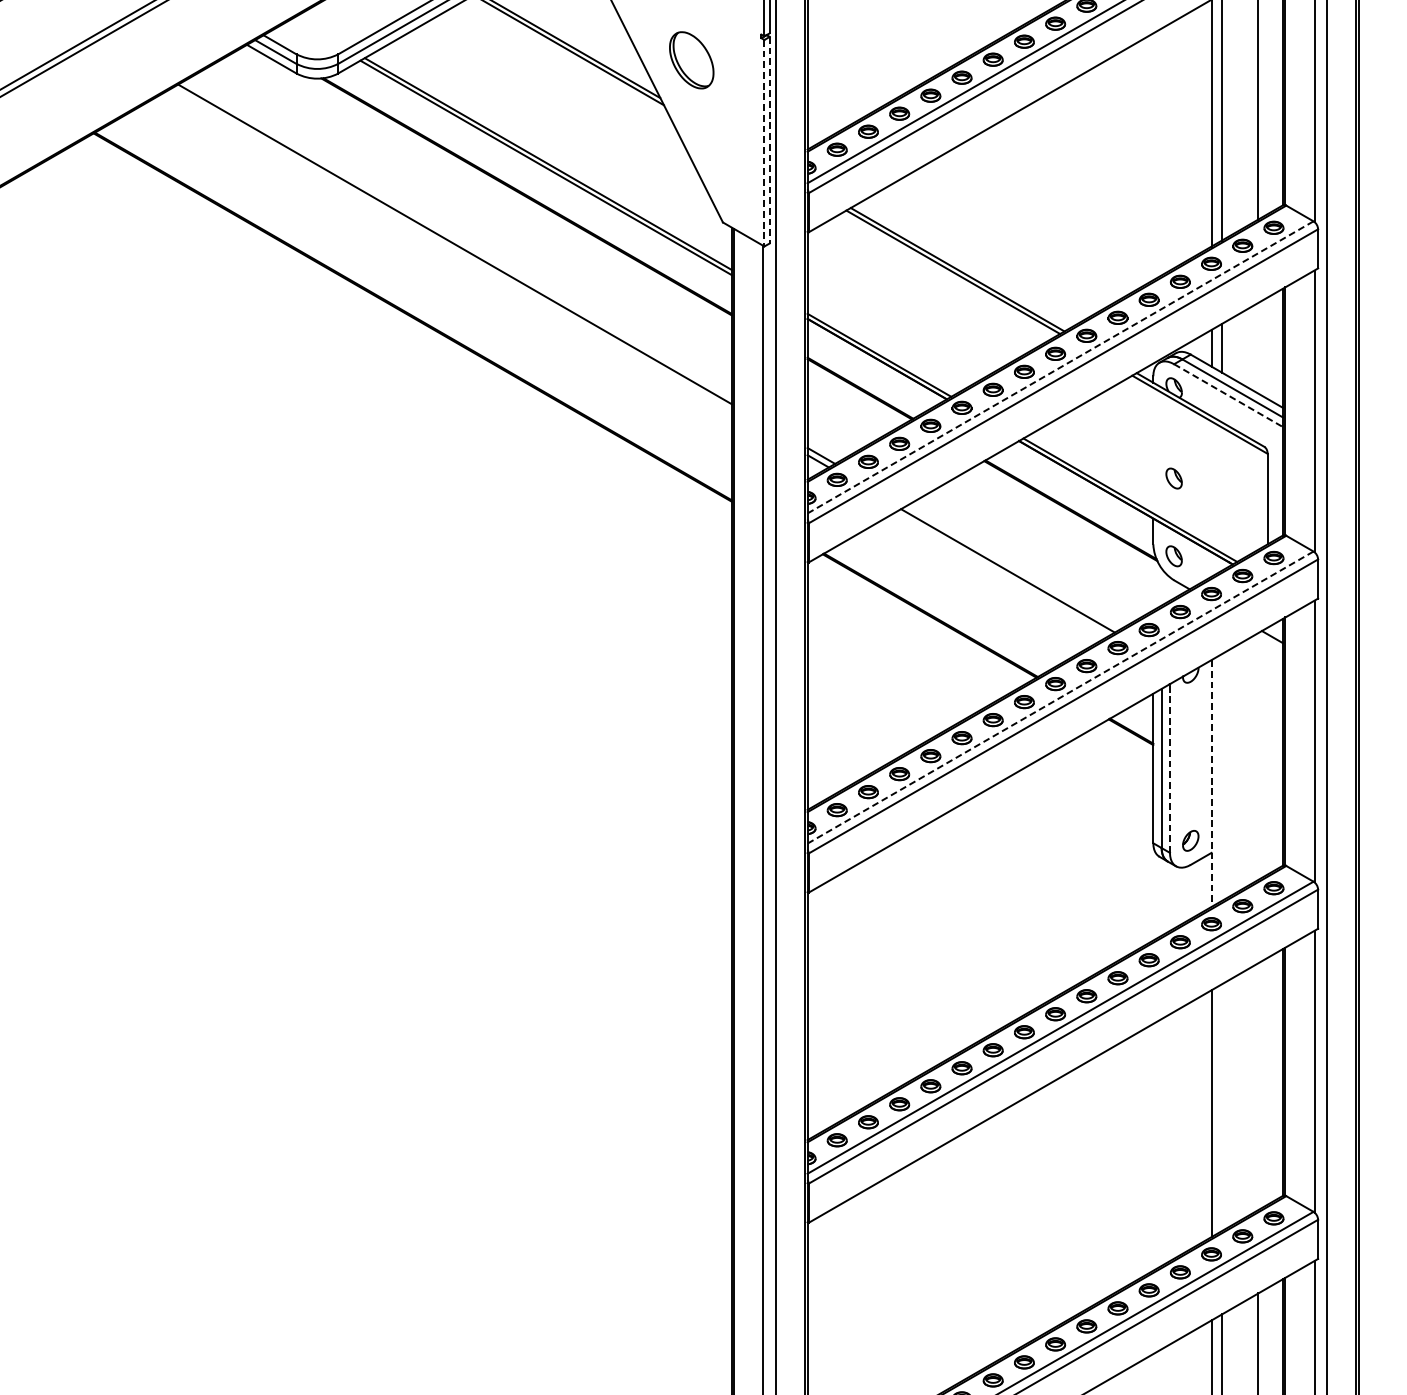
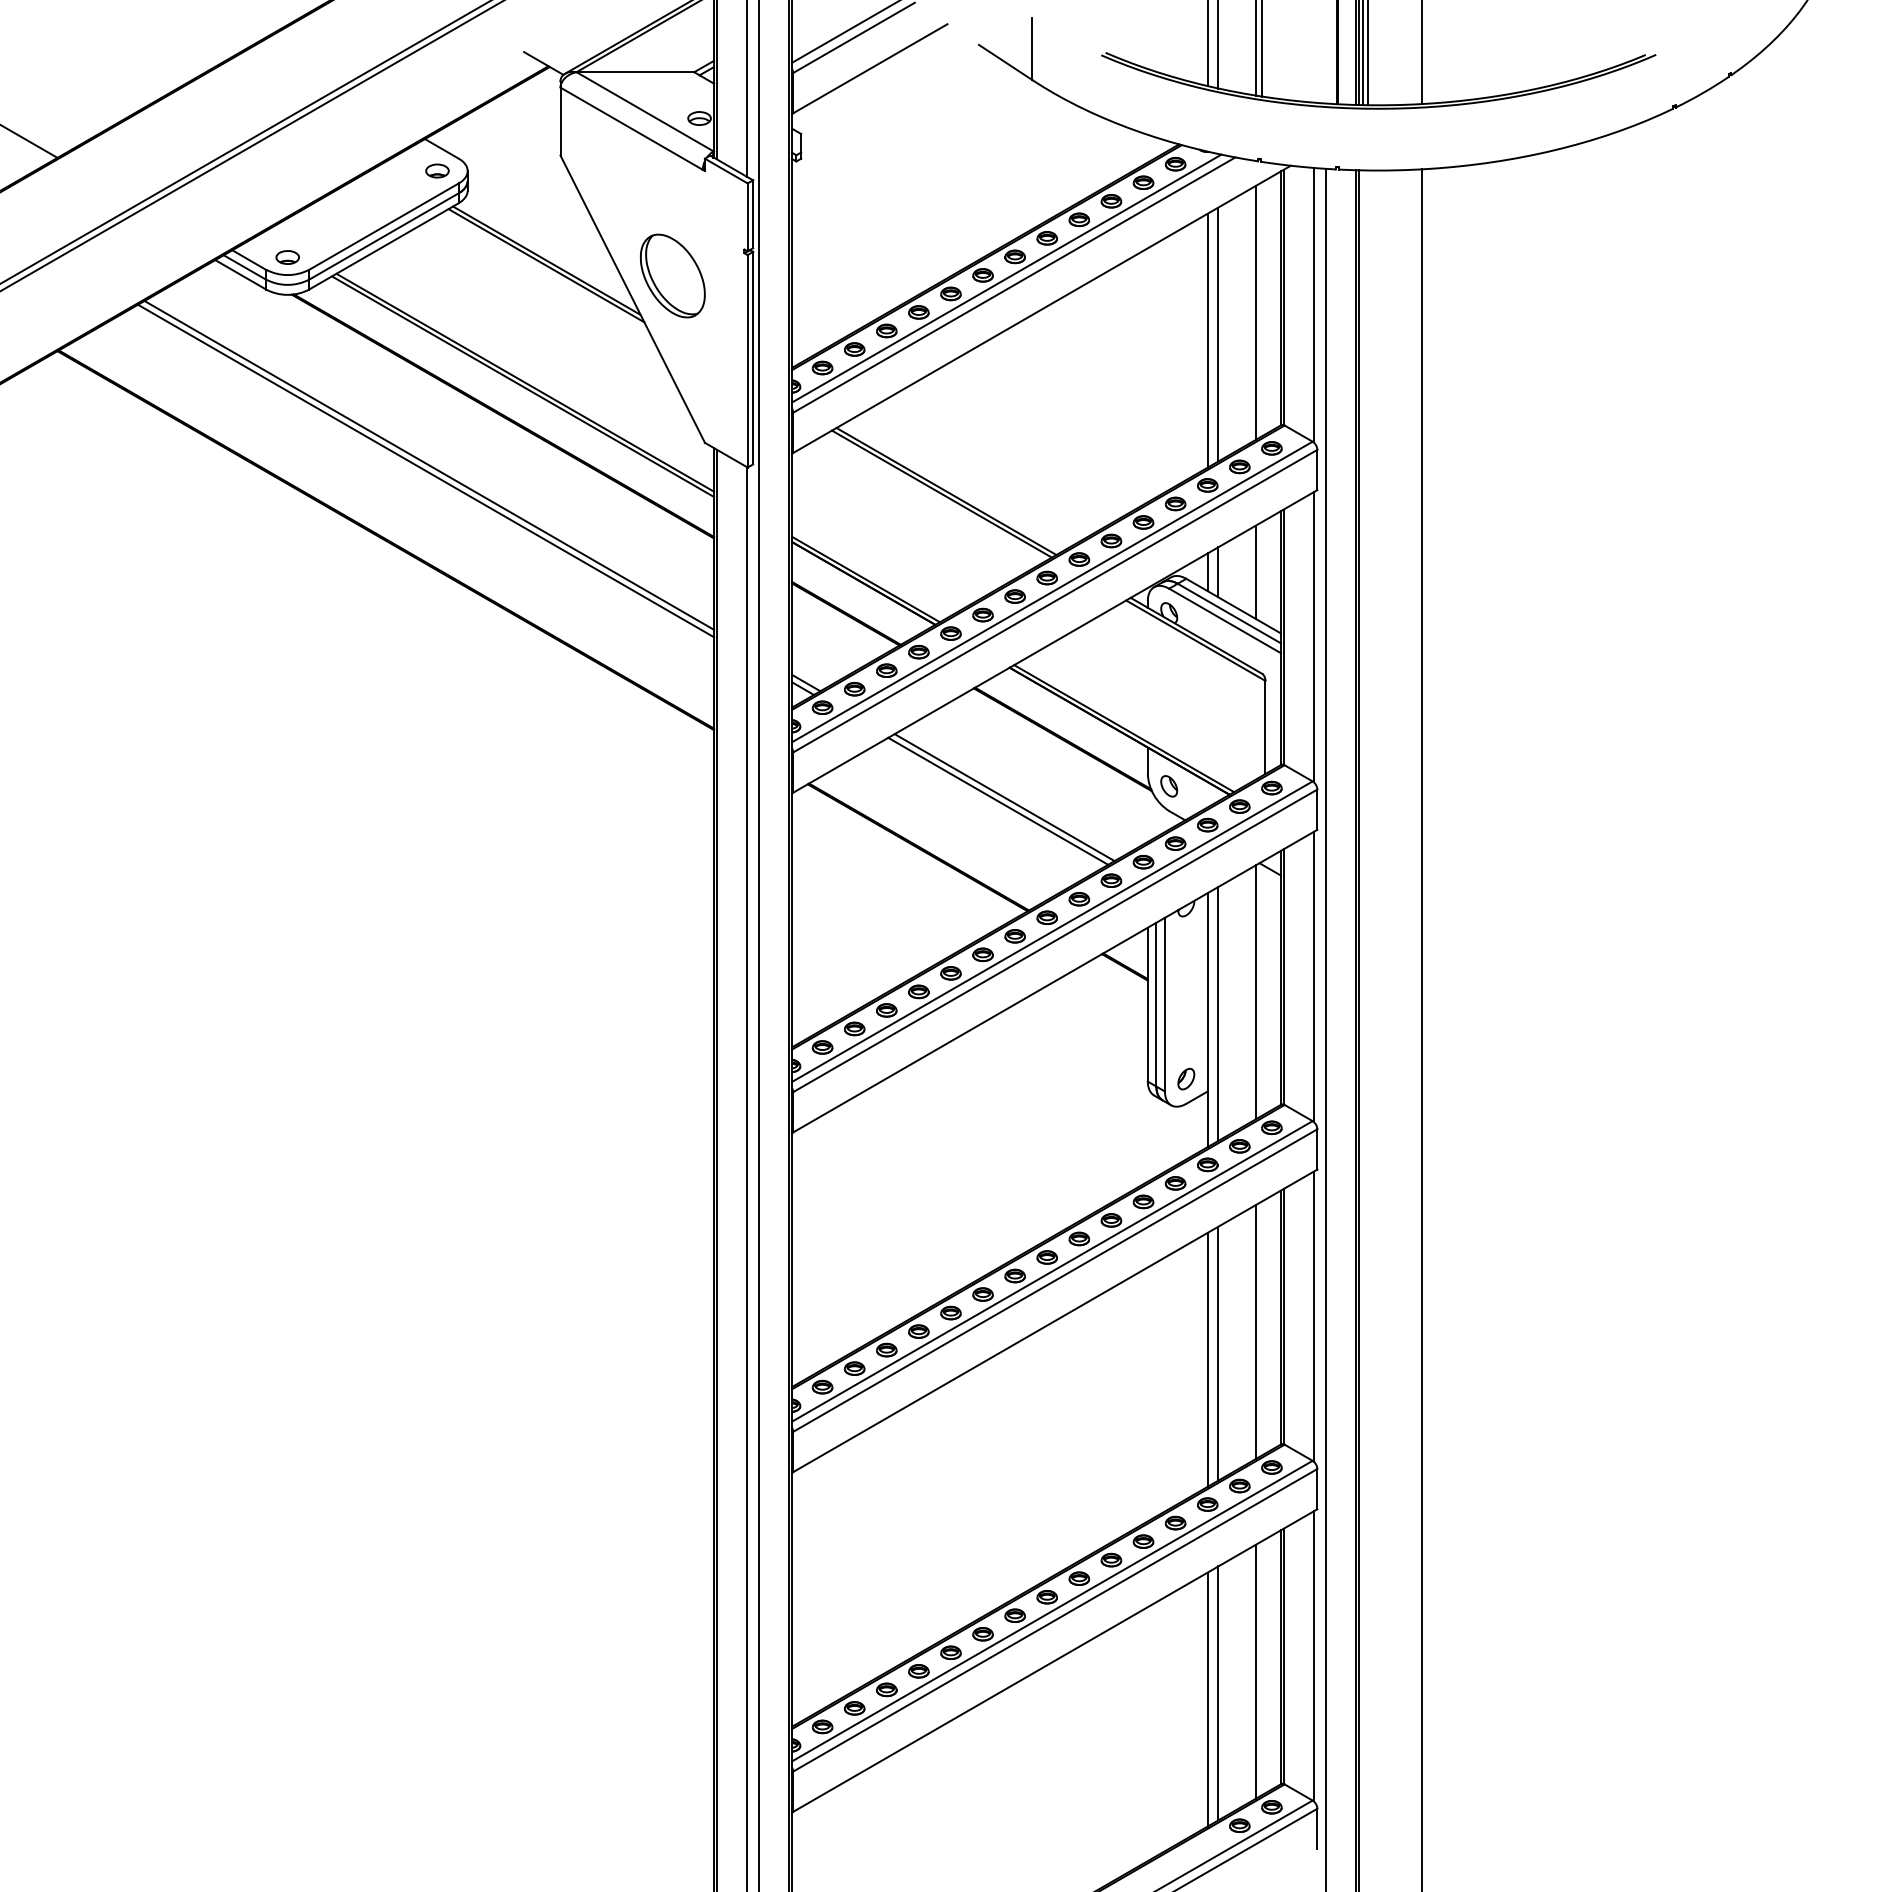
part: (317, 42) -> (287, 257), added
part: (691, 59) -> (672, 275), size x1.43
line: (770, 140) -> (753, 358), dashed -> solid
line: (764, 143) -> (747, 361), dashed -> solid
line: (451, 249) -> (425, 470), added
line: (1257, 347) -> (1255, 571), added
line: (1060, 366) -> (1052, 591), dashed -> solid
line: (1228, 395) -> (1225, 620), dashed -> solid
part: (1174, 478) -> (1169, 706), removed
line: (1014, 567) -> (1004, 797), added
line: (1060, 697) -> (1052, 931), dashed -> solid
line: (1257, 756) -> (1255, 992), added
line: (1169, 768) -> (1164, 1004), dashed -> solid
line: (1222, 777) -> (1218, 1013), added
line: (1211, 783) -> (1207, 1020), dashed -> solid
line: (1257, 1087) -> (1255, 1332), added
line: (1222, 1107) -> (1218, 1353), added

